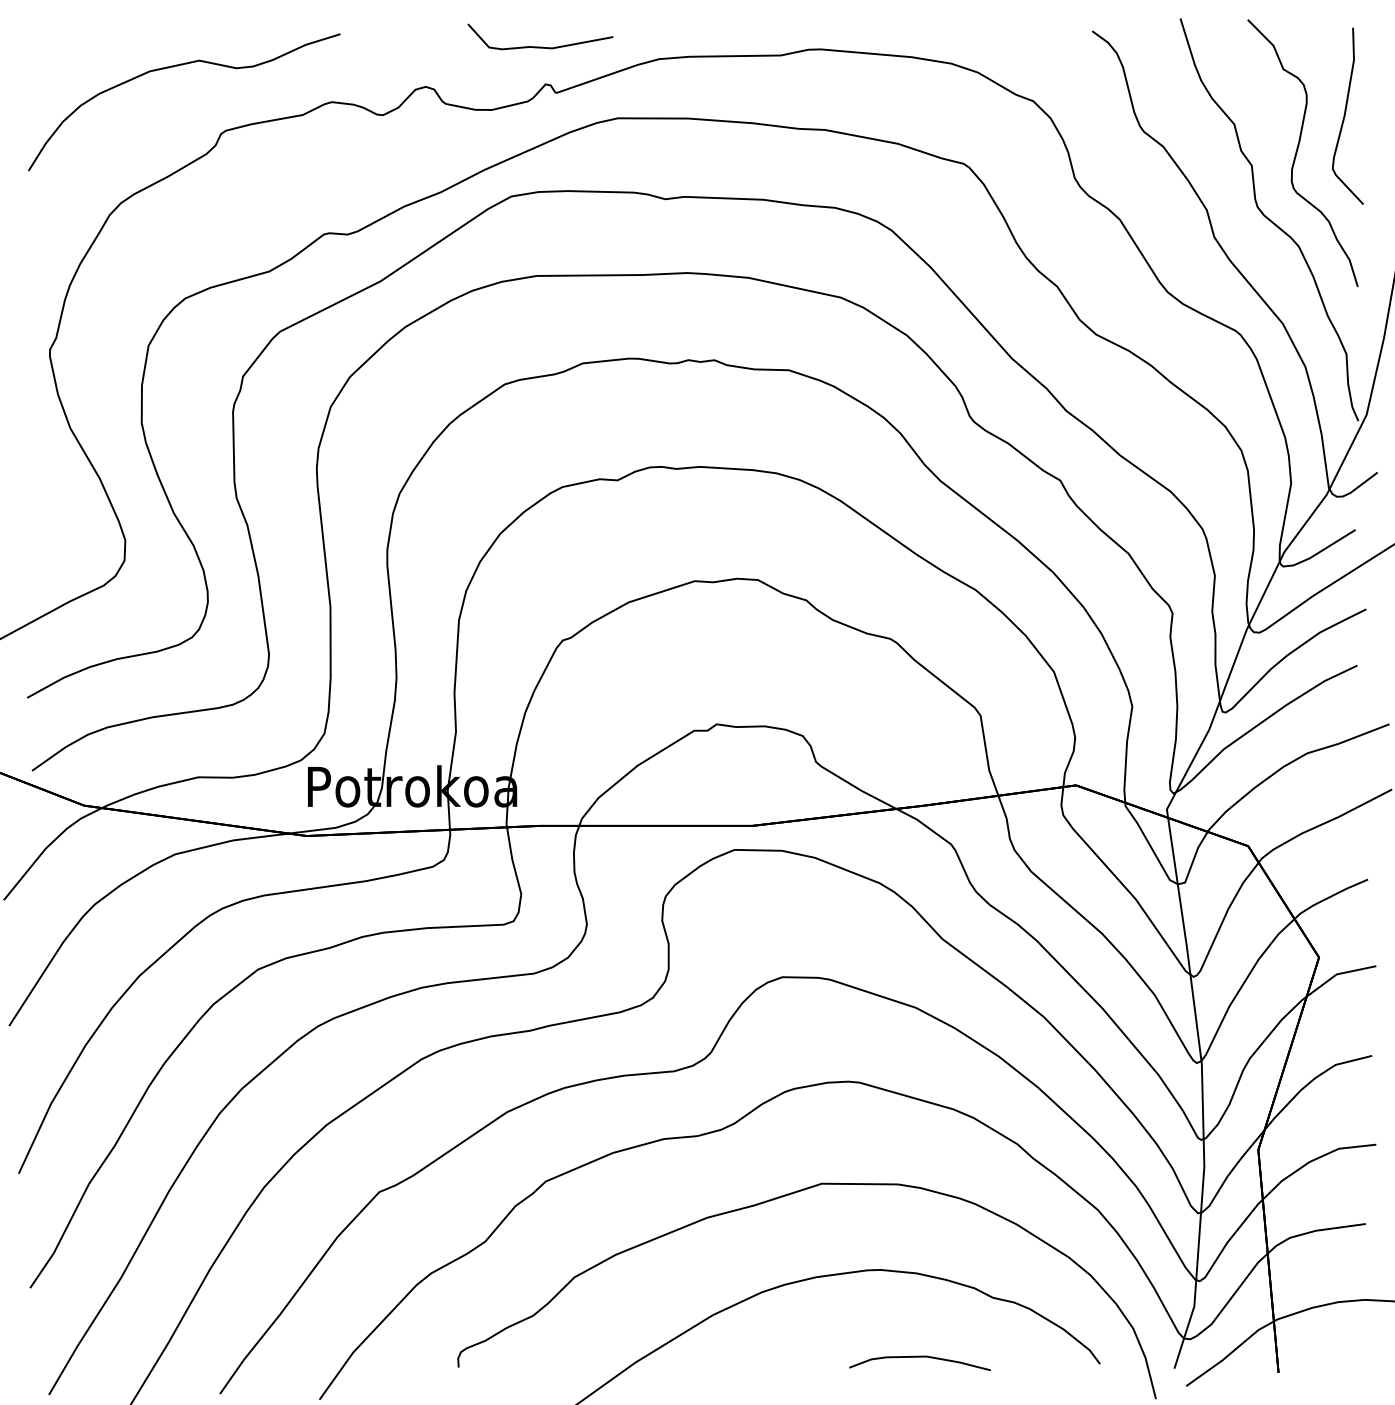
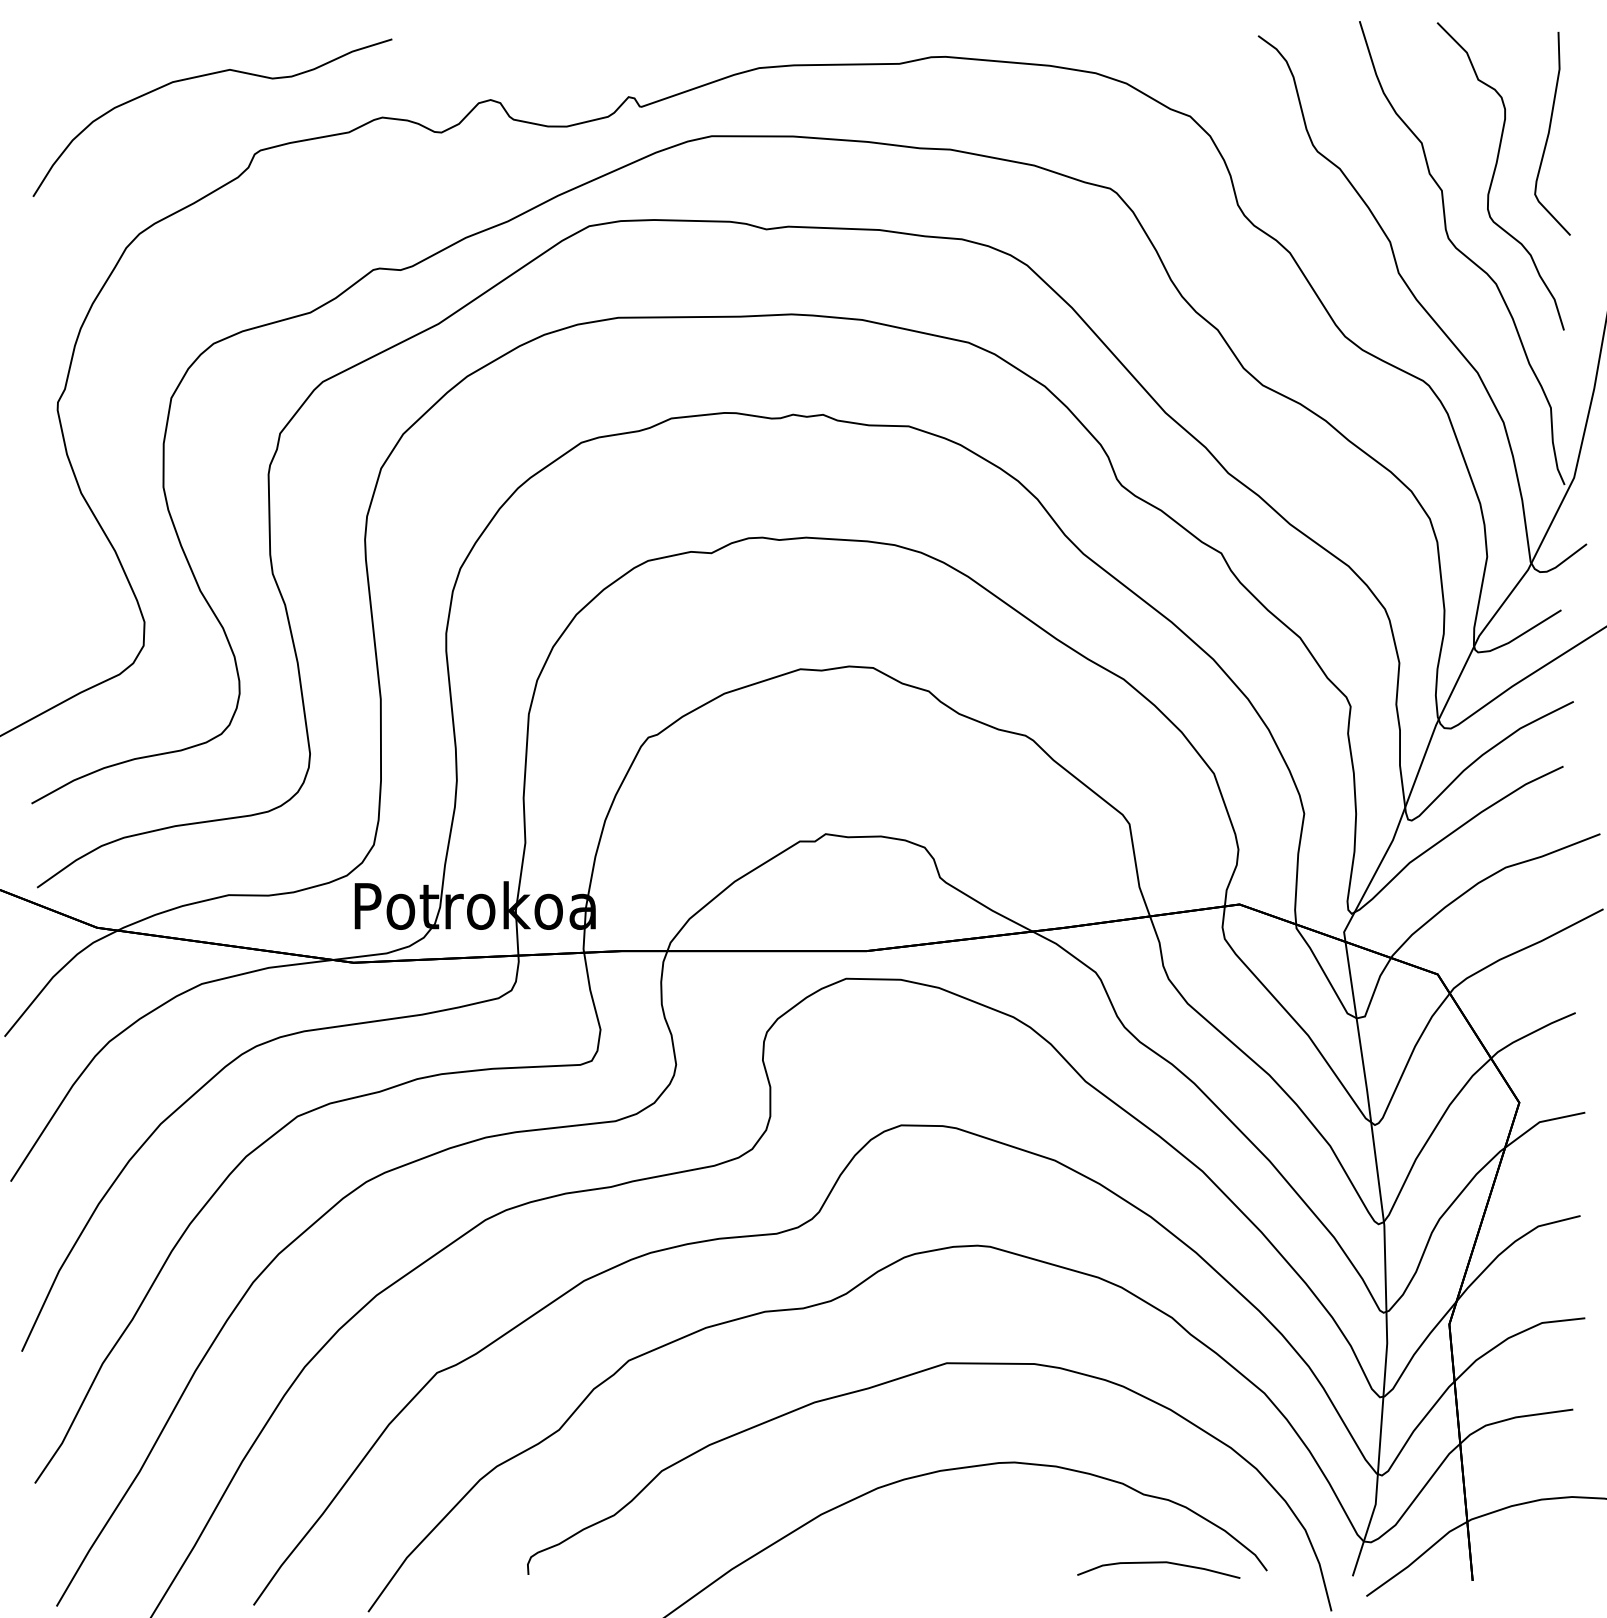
curve: (540, 46) -> (622, 53), removed
curve: (919, 1357) -> (1158, 1563), moved

